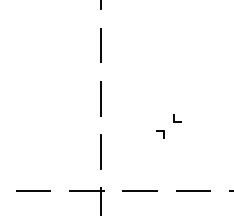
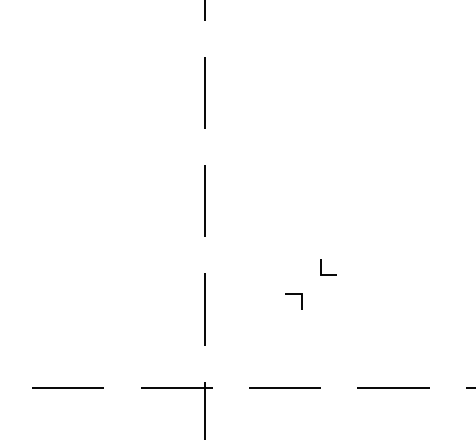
part: (168, 126) -> (310, 284), moved

